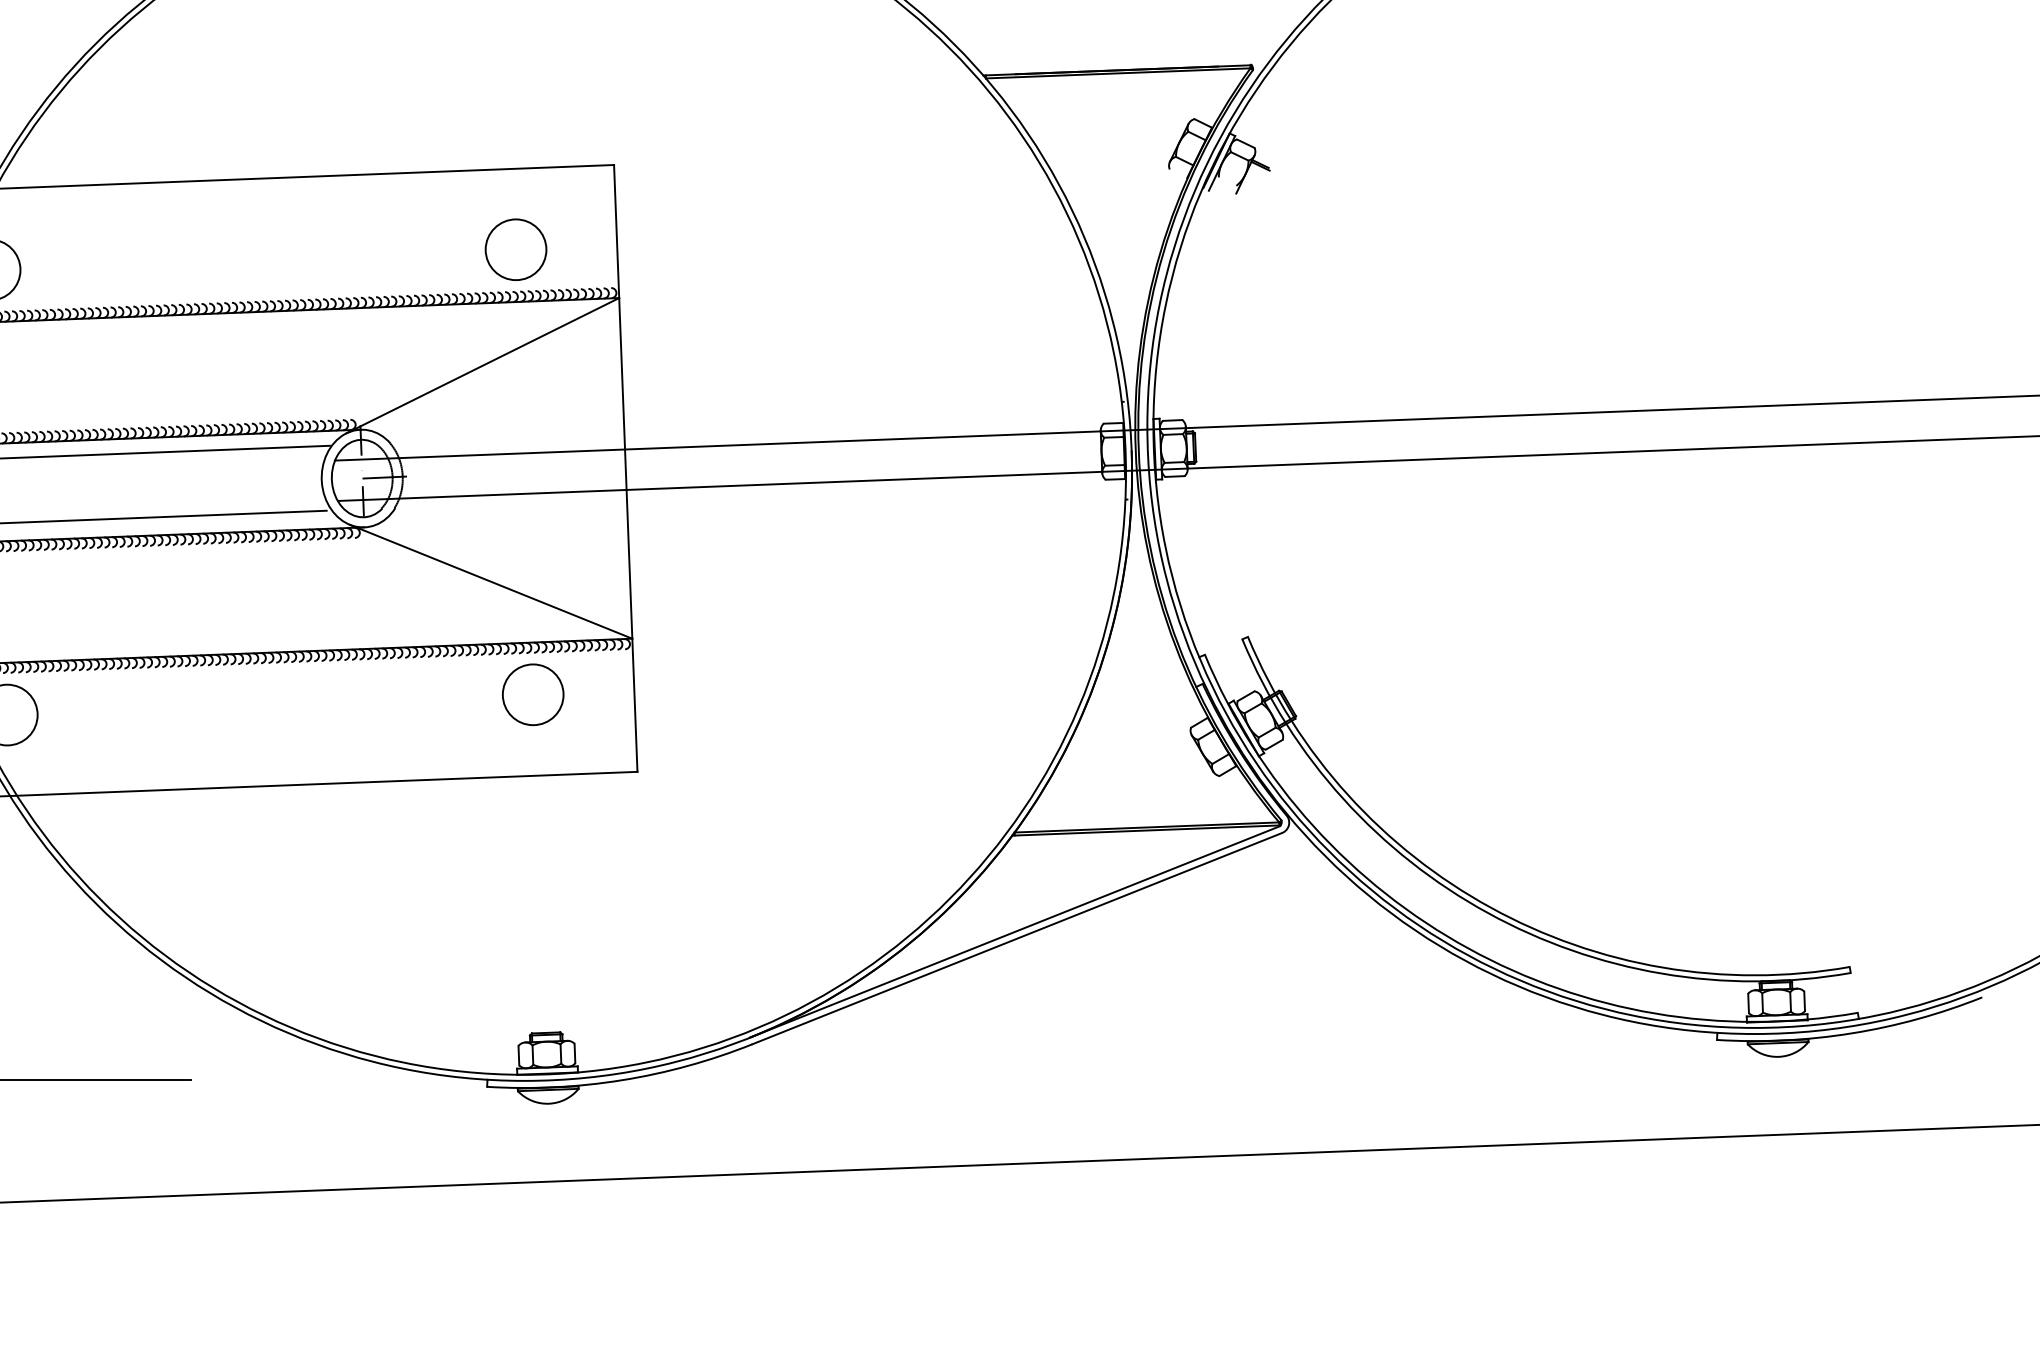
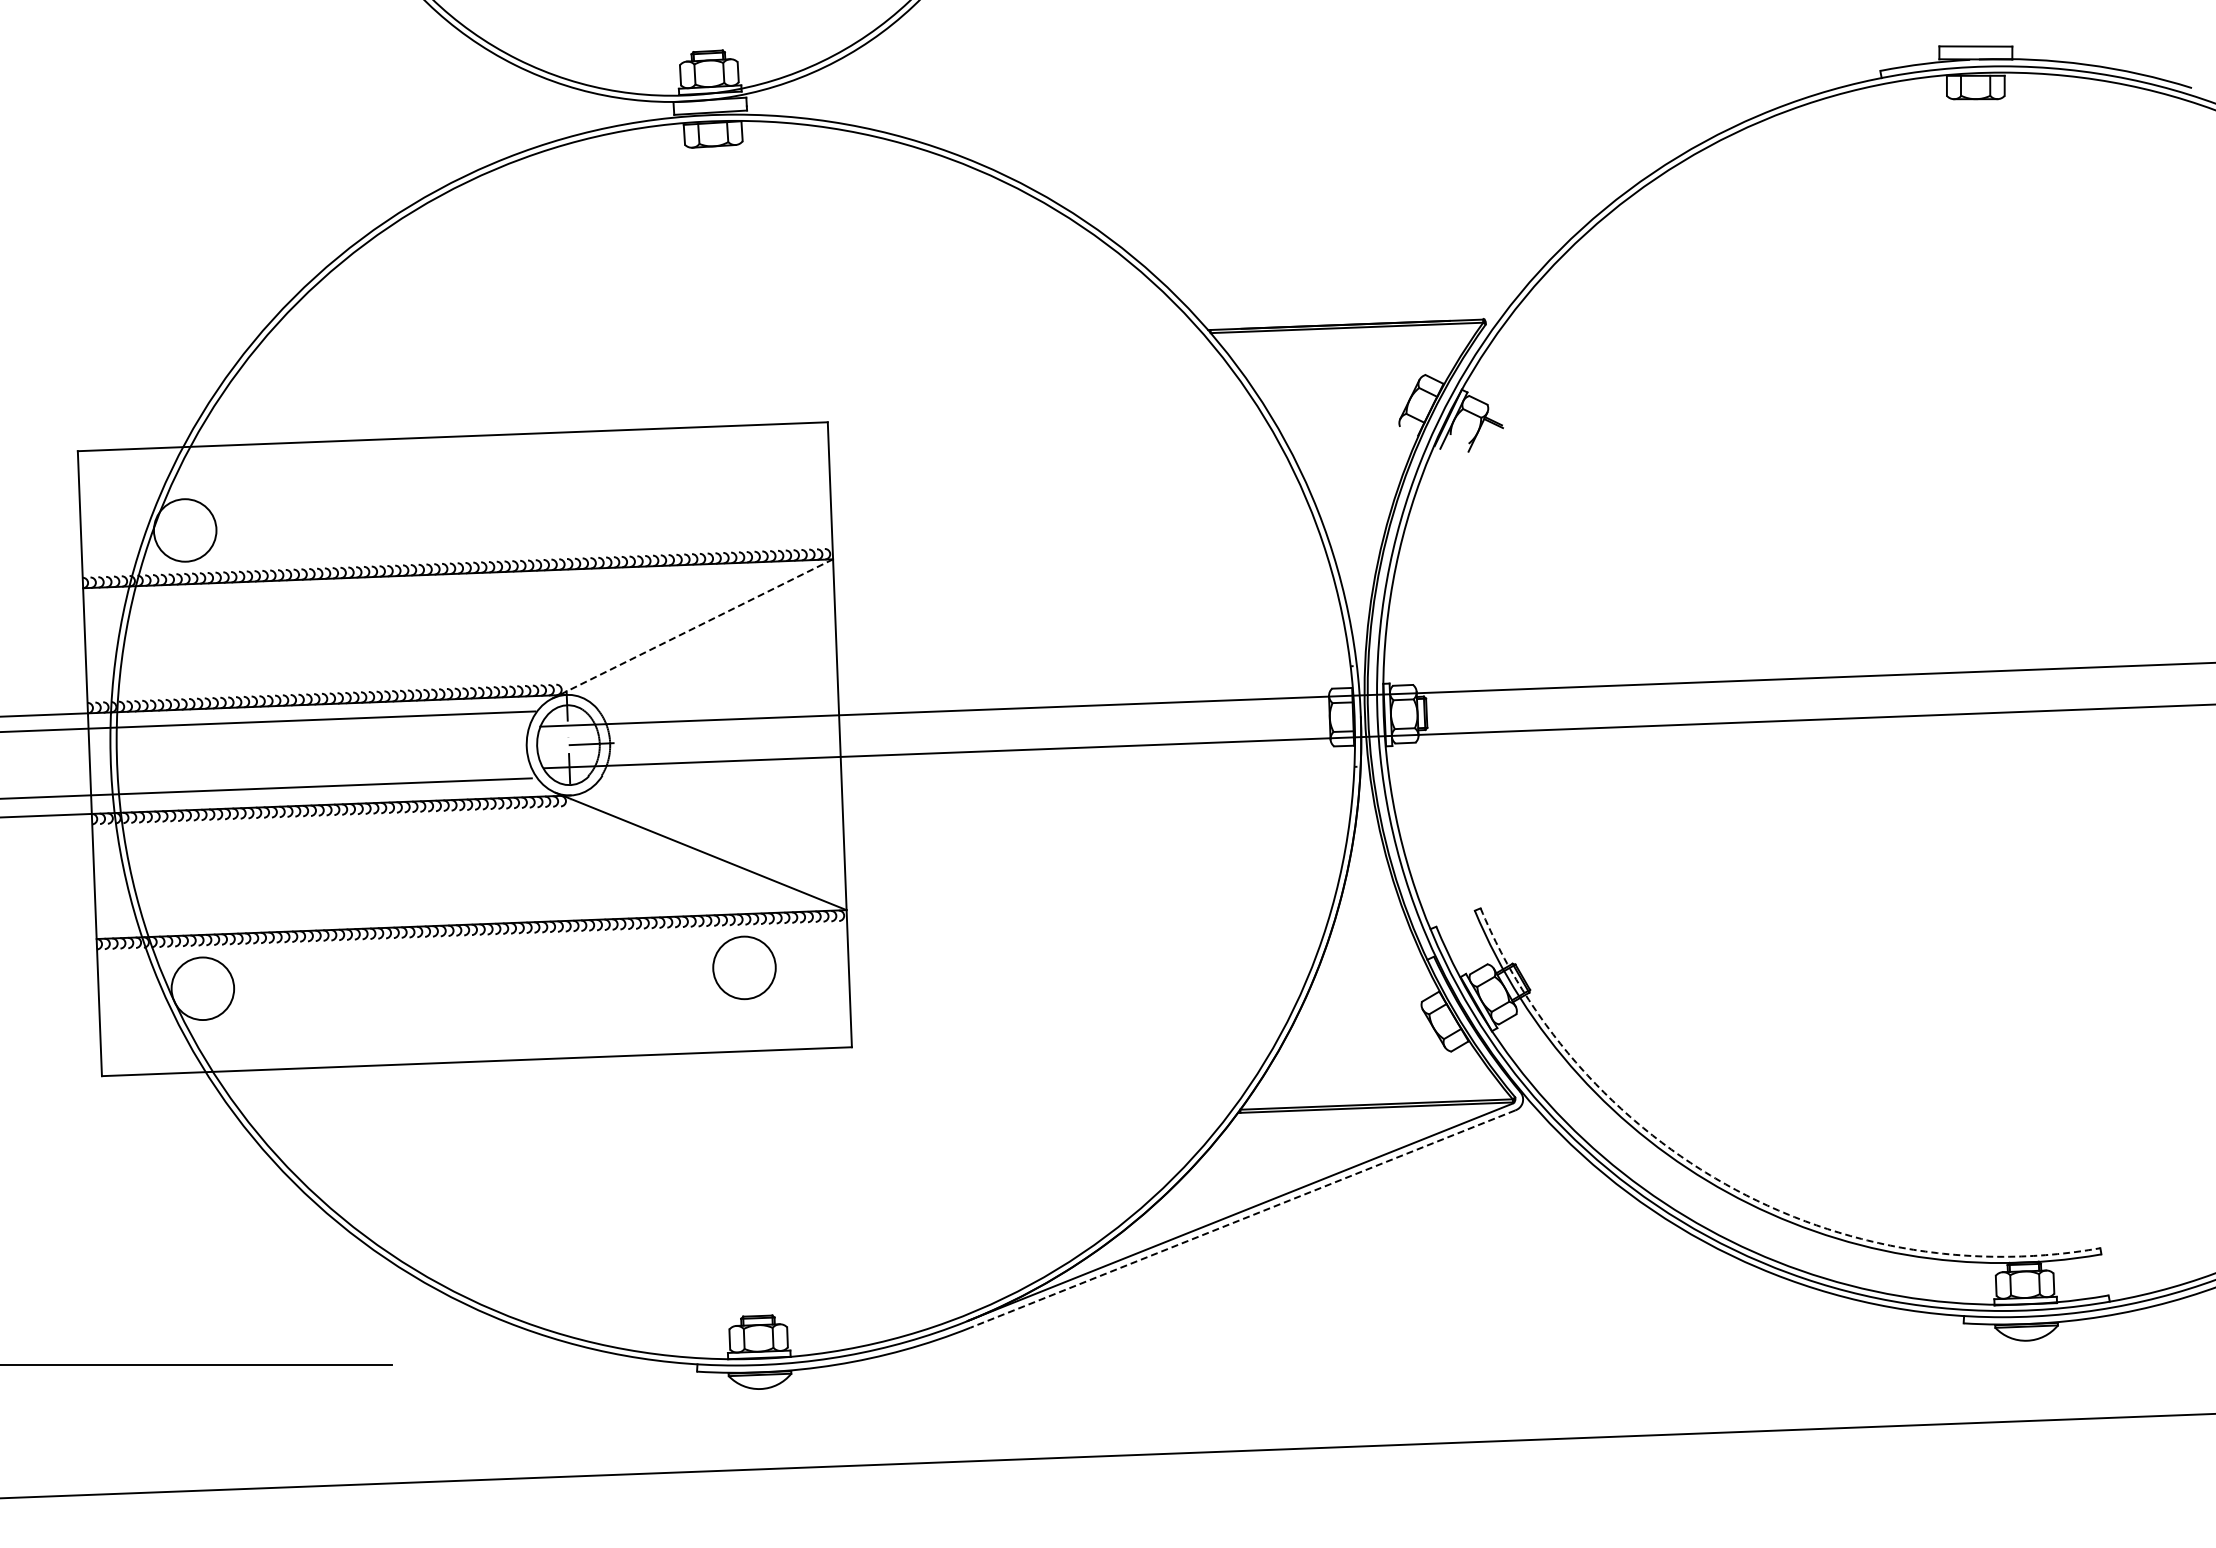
circle: (515, 249) -> (726, 509), removed
line: (482, 365) -> (692, 628), solid -> dashed
arc: (1490, 908) -> (1730, 1187), solid -> dashed
line: (1016, 939) -> (1242, 1219), solid -> dashed

